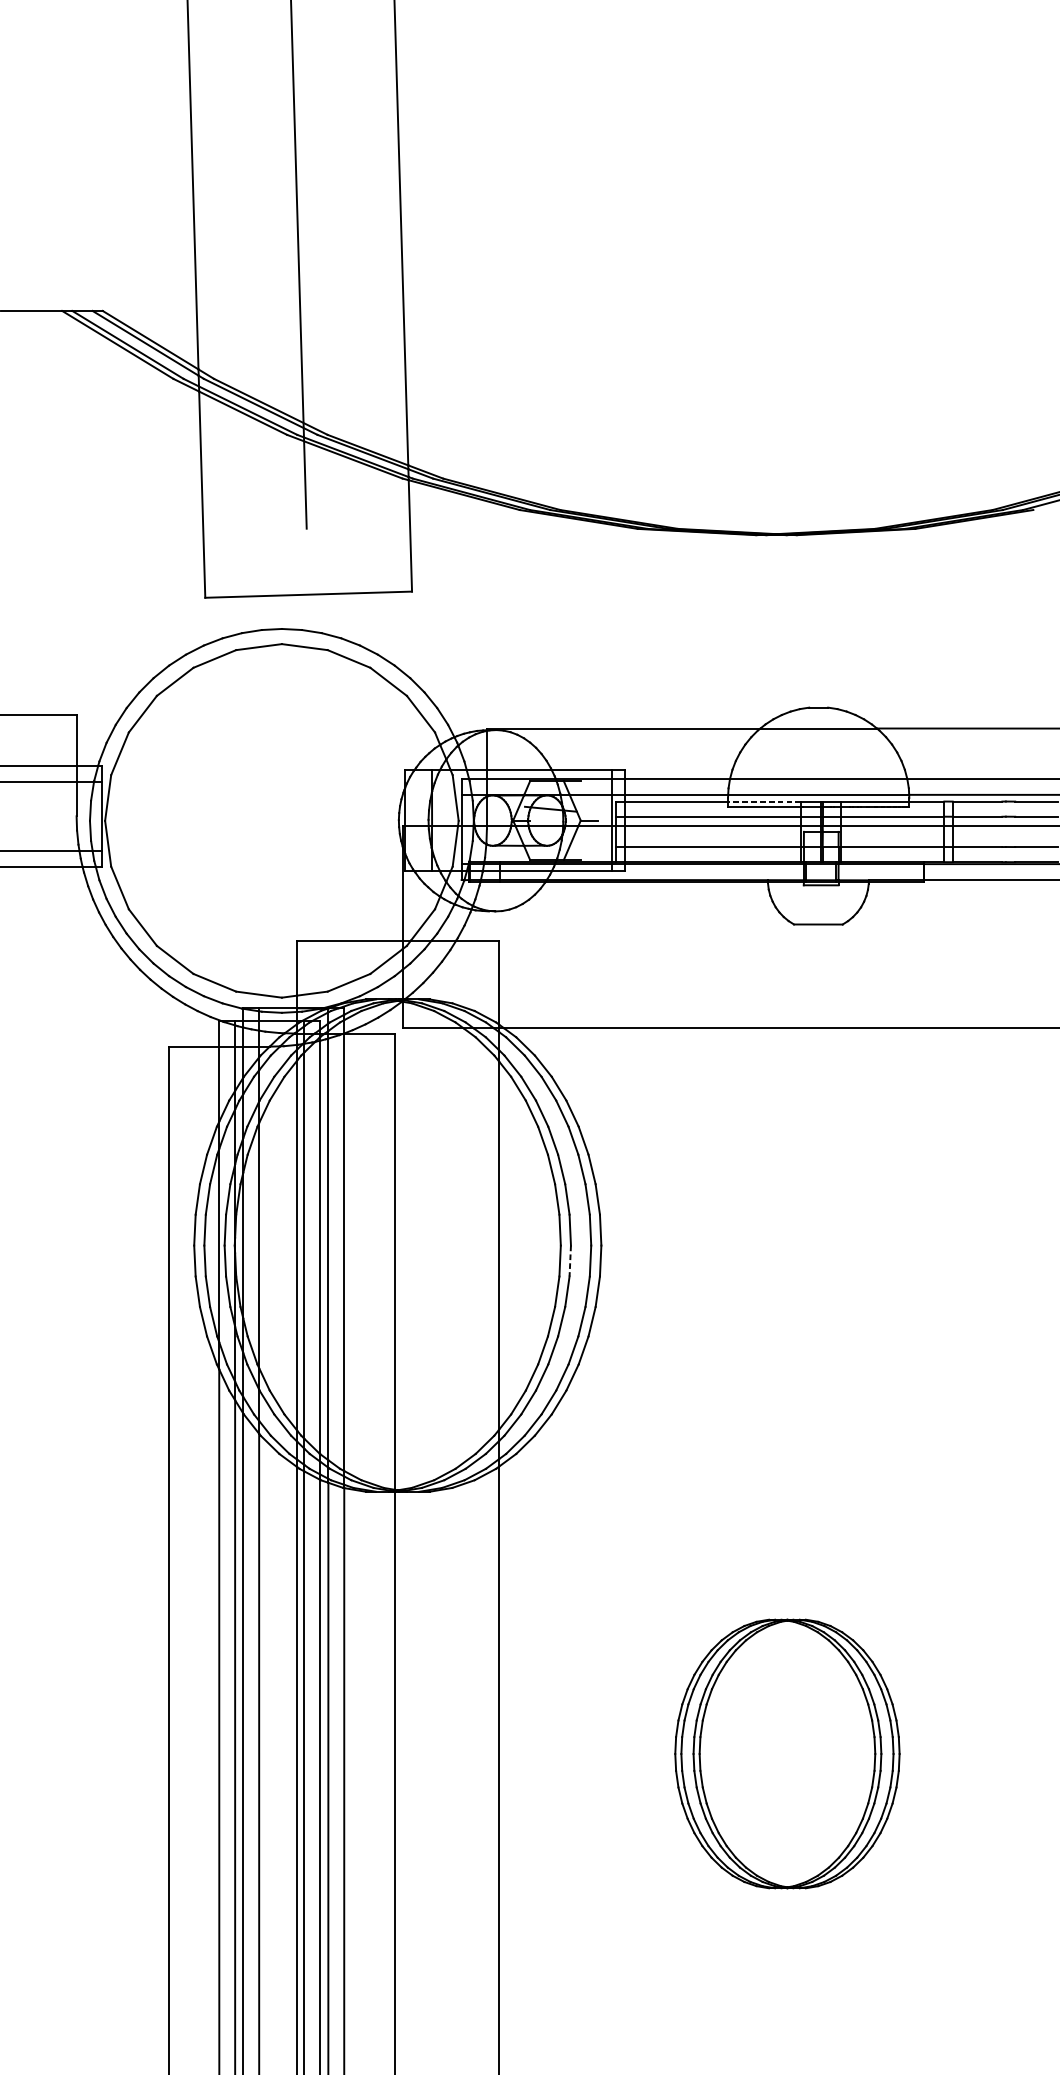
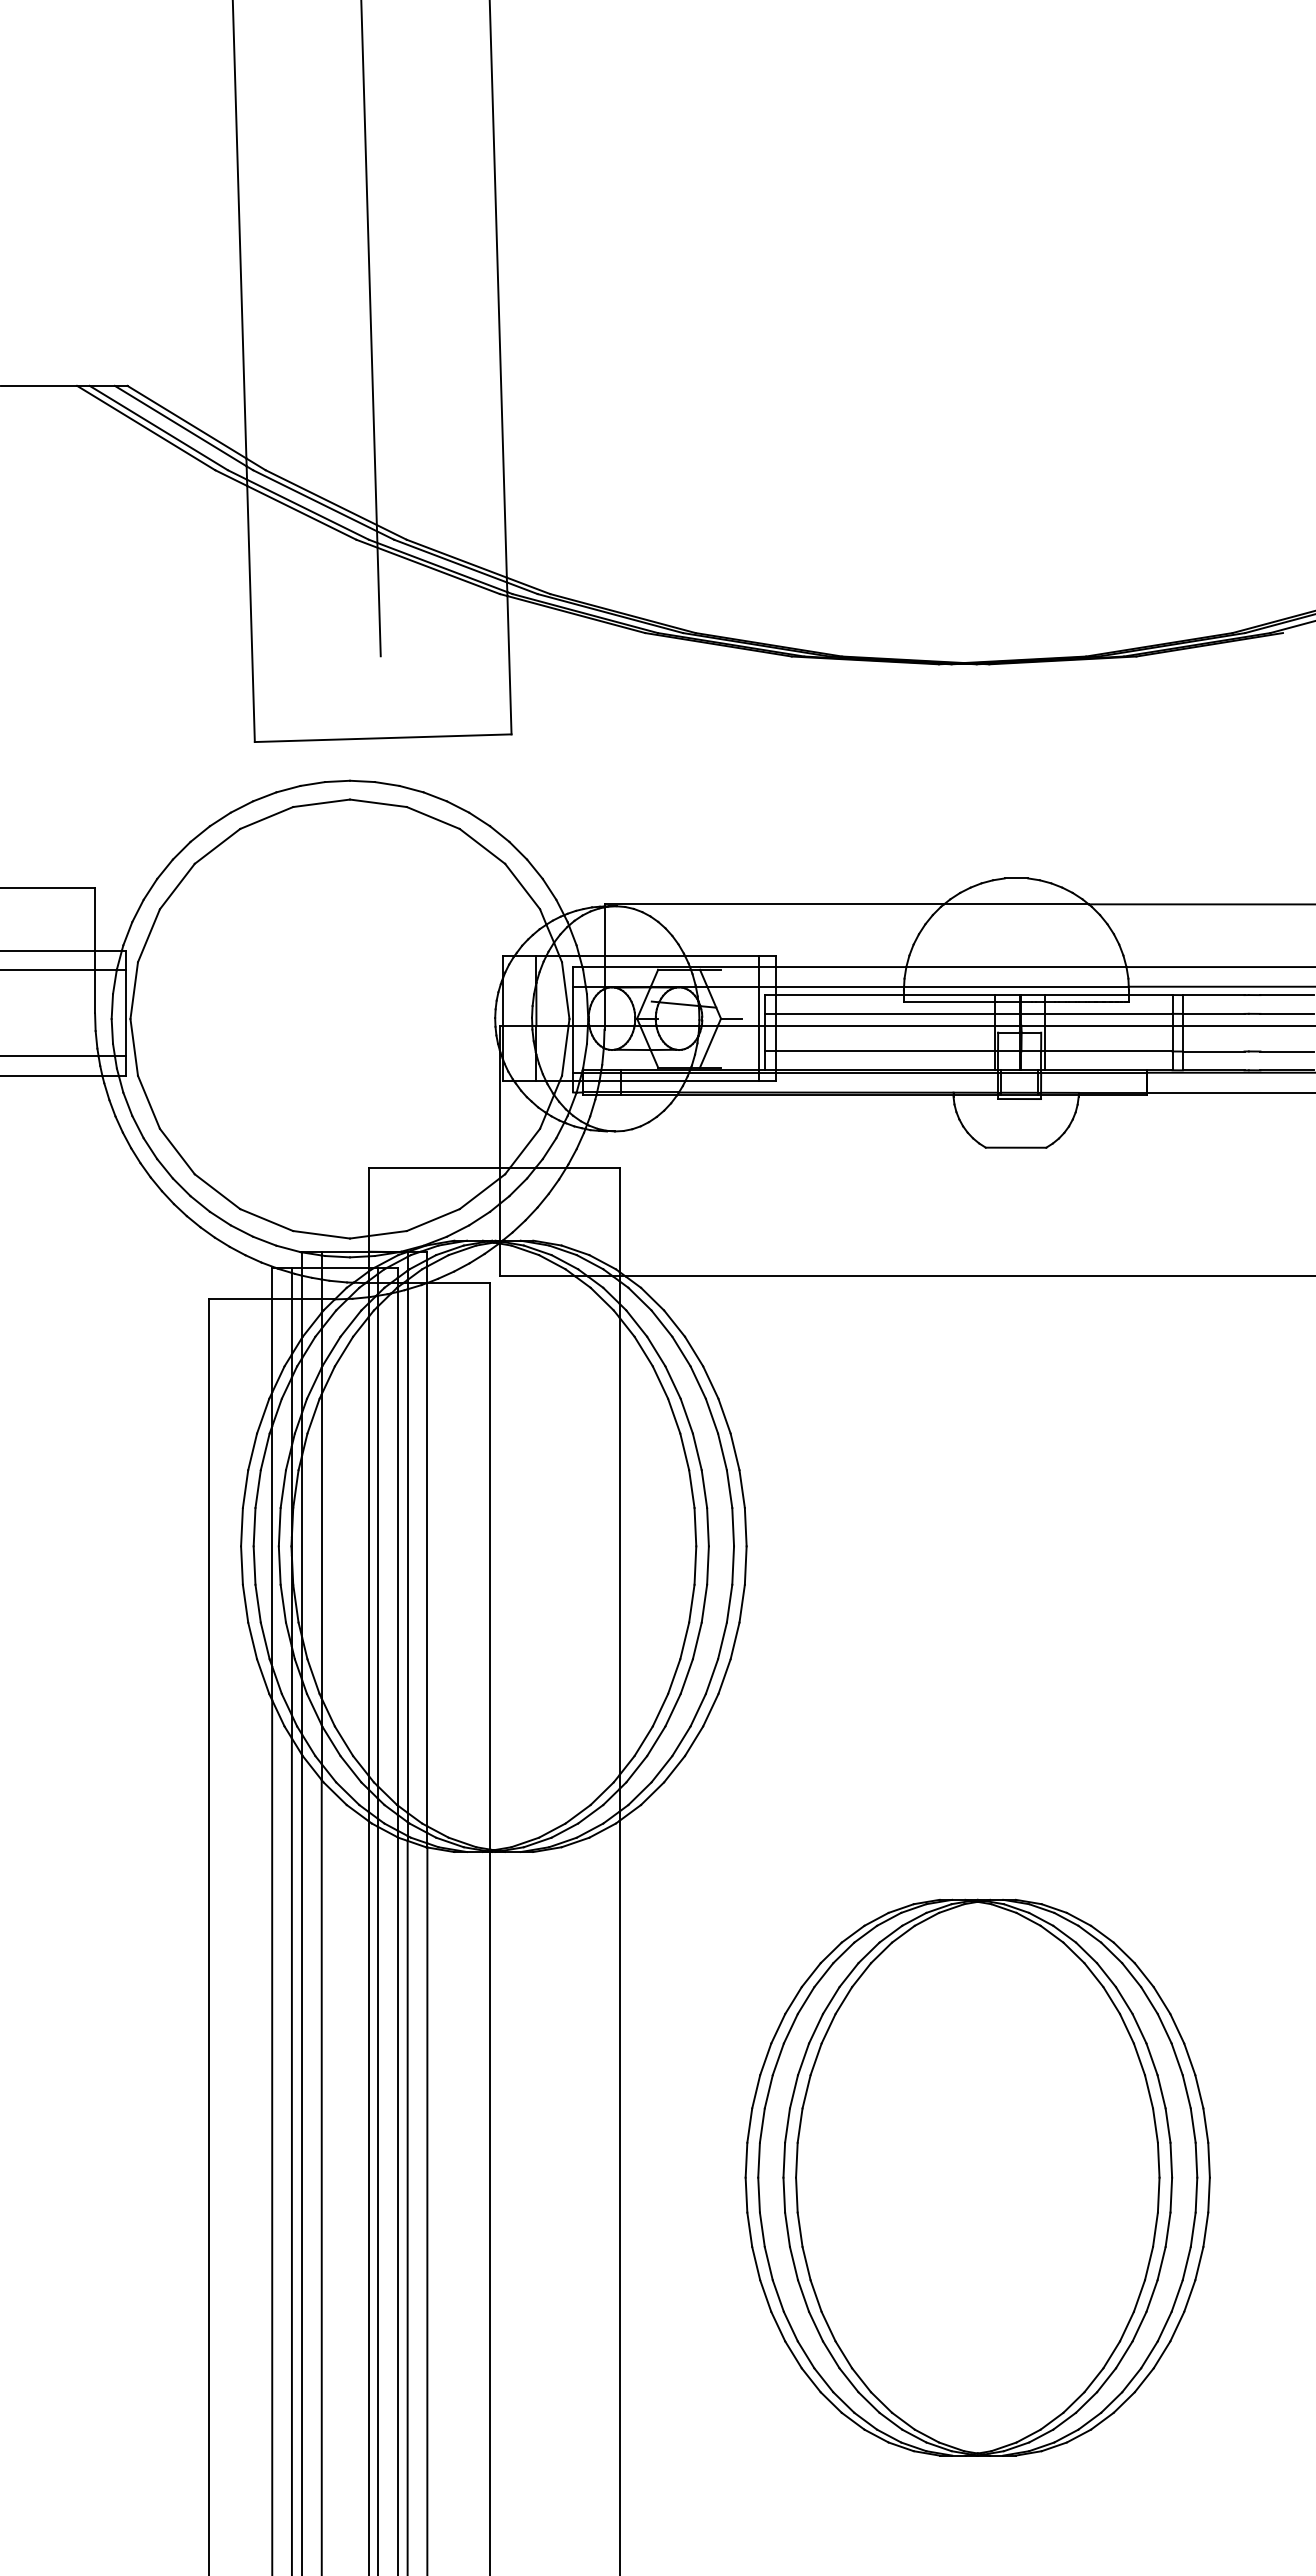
line: (763, 801) -> (948, 995), dashed -> solid
line: (569, 1261) -> (707, 1566), dashed -> solid
part: (787, 1753) -> (977, 2177), size x1.67

